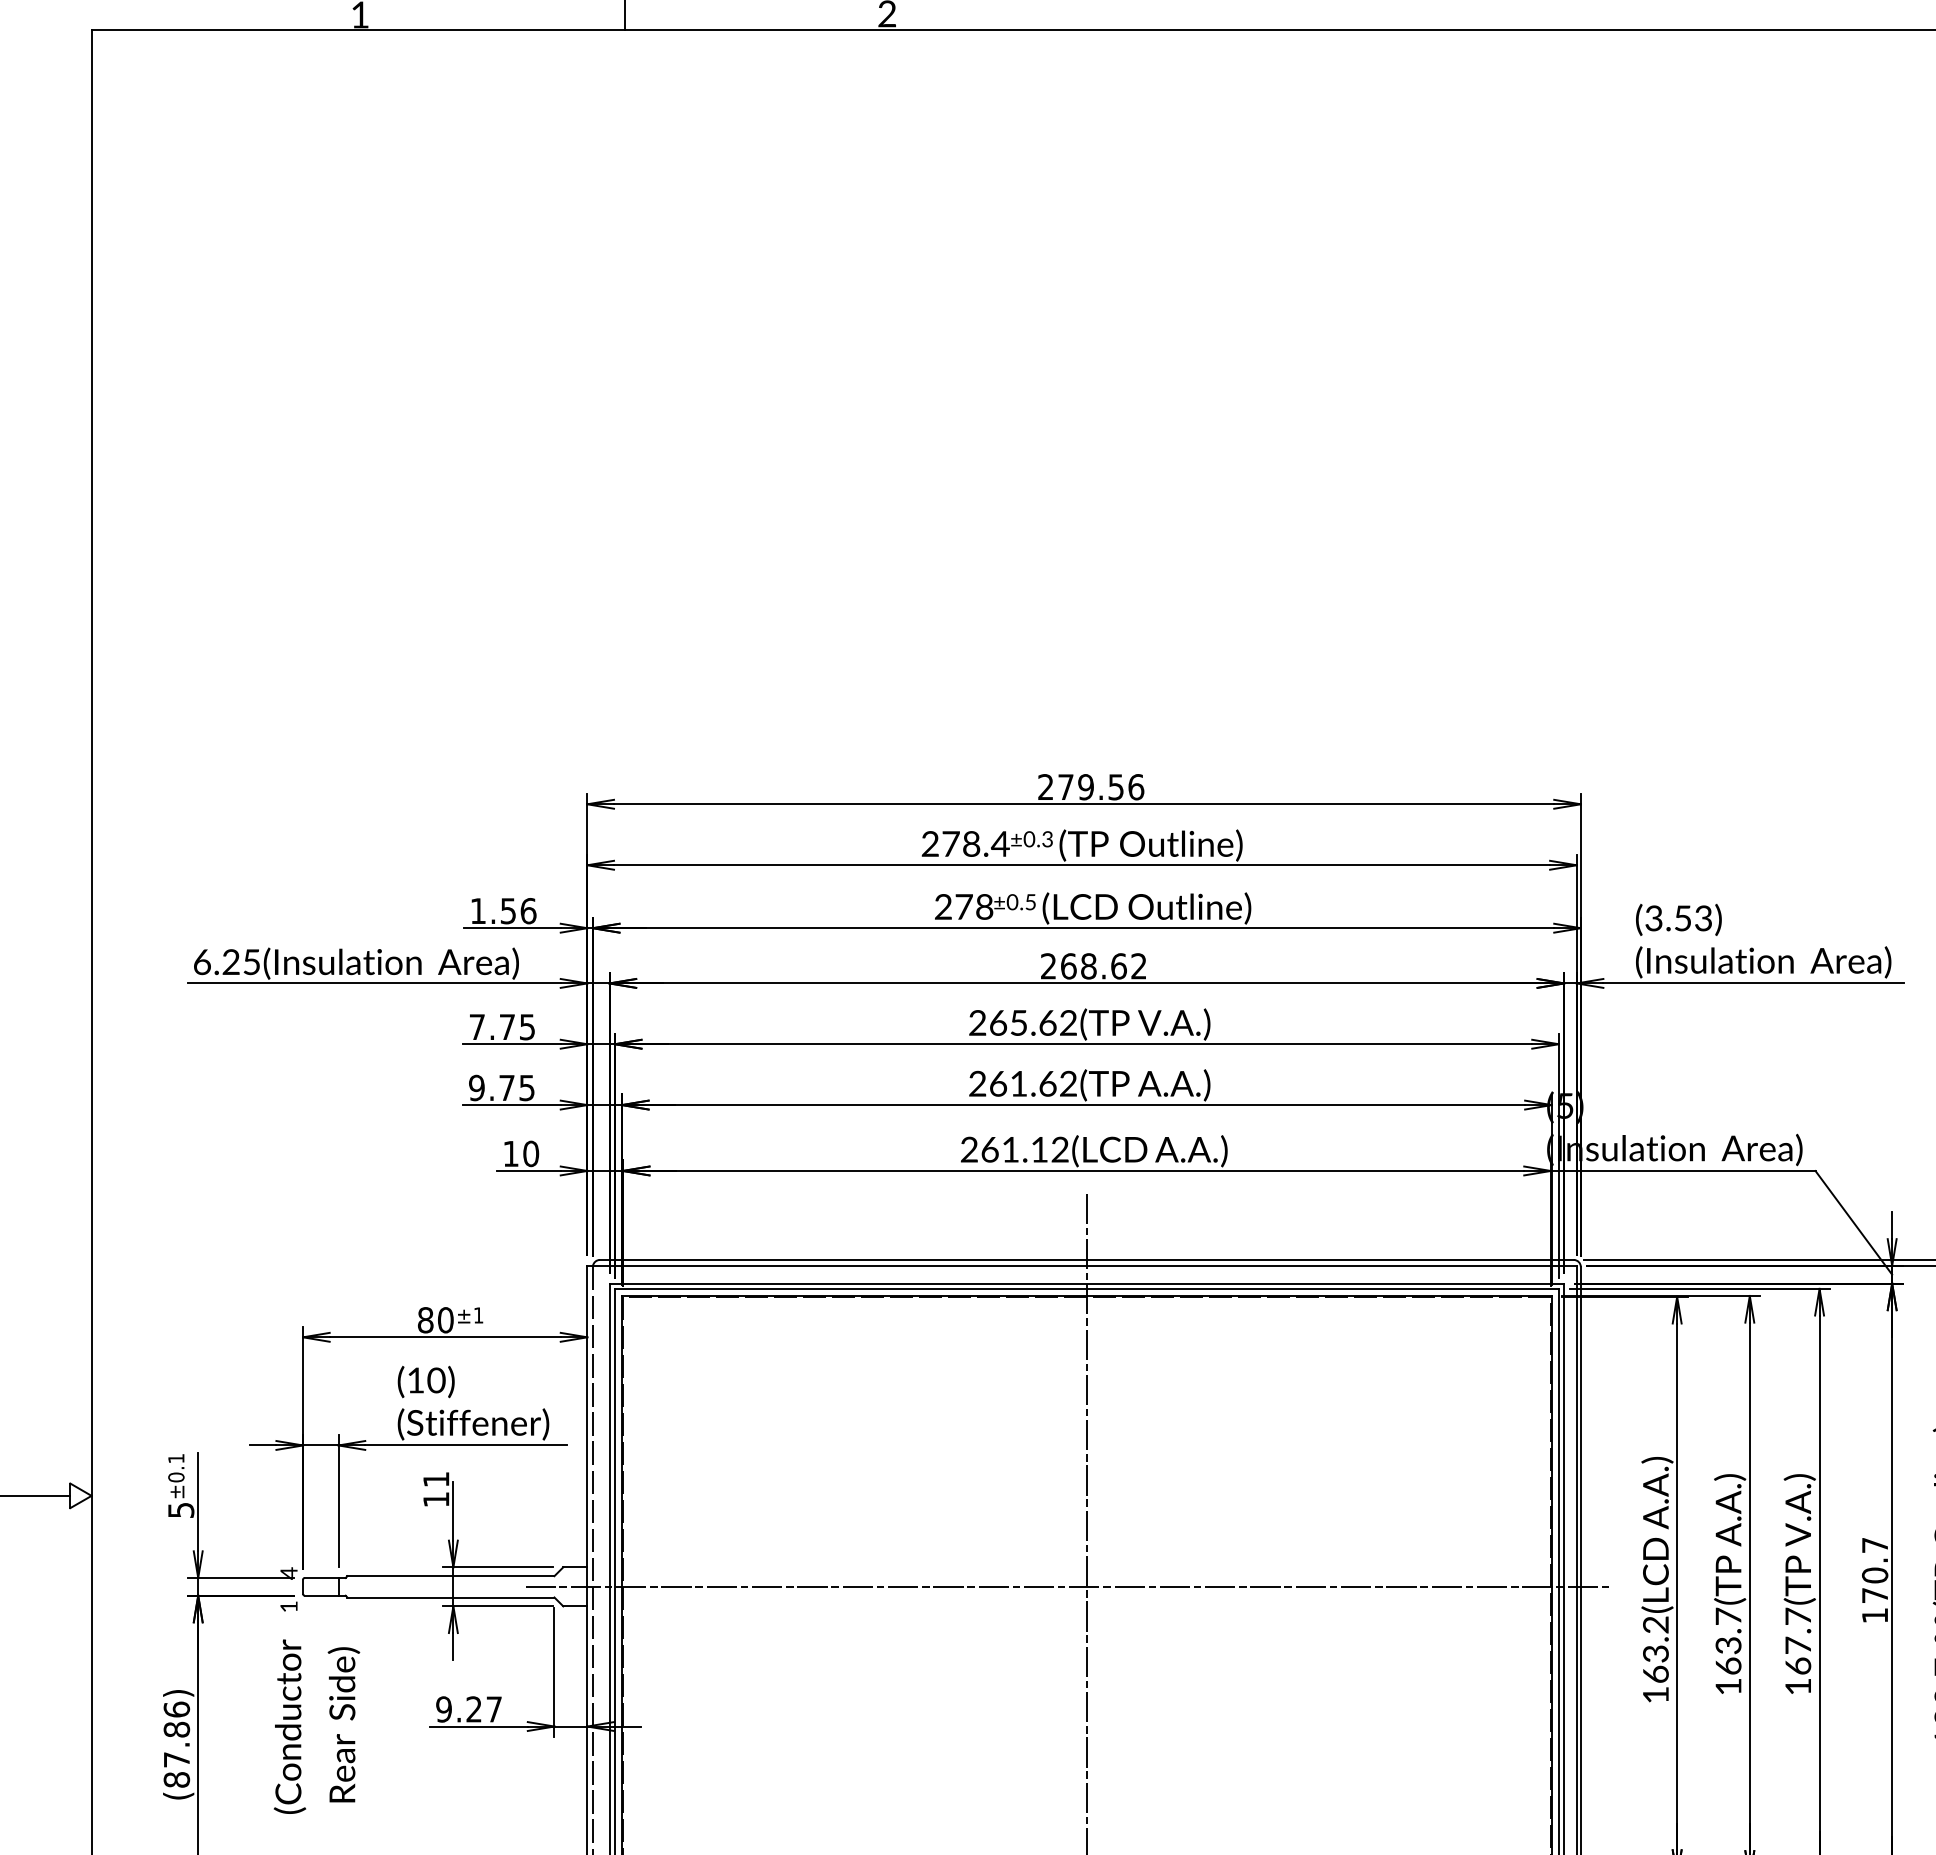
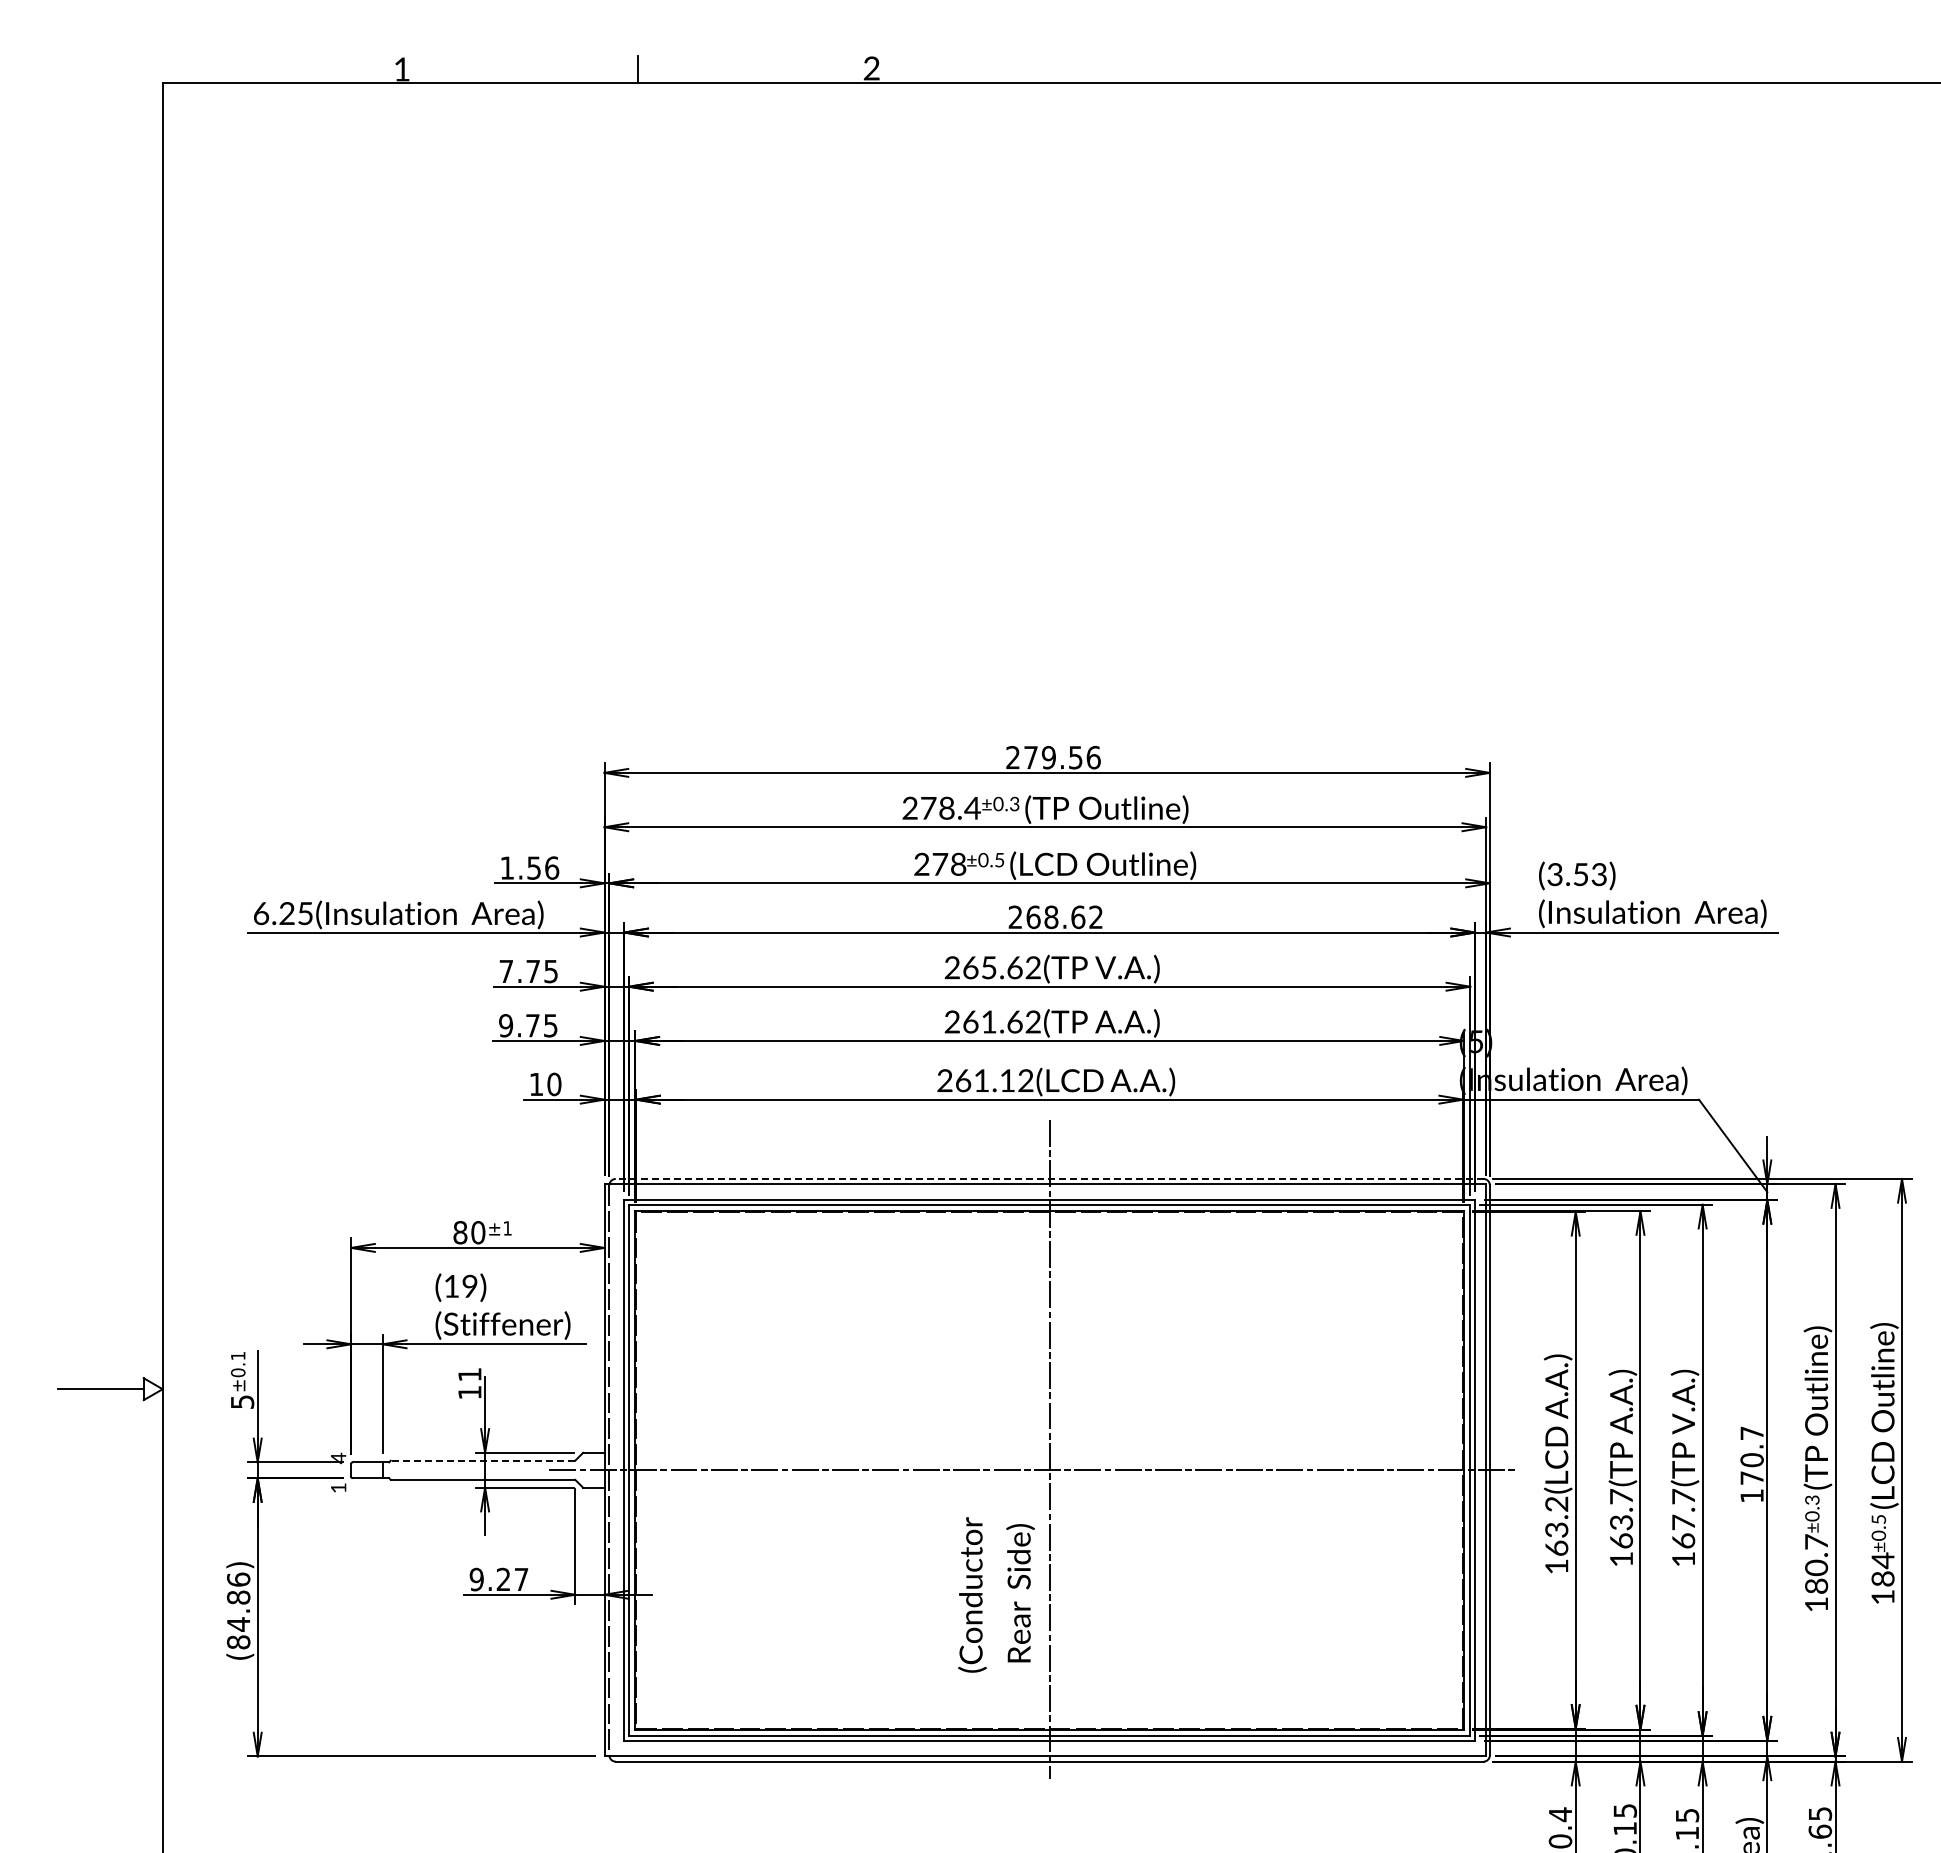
line: (1086, 1259) -> (1049, 1178), solid -> dashed
text: (436, 1380) -> (470, 1286), (10) -> (19)
line: (450, 1575) -> (482, 1460), solid -> dashed
text: (316, 1726) -> (996, 1594), moved
text: (176, 1759) -> (238, 1624), (87.86) -> (84.86)

